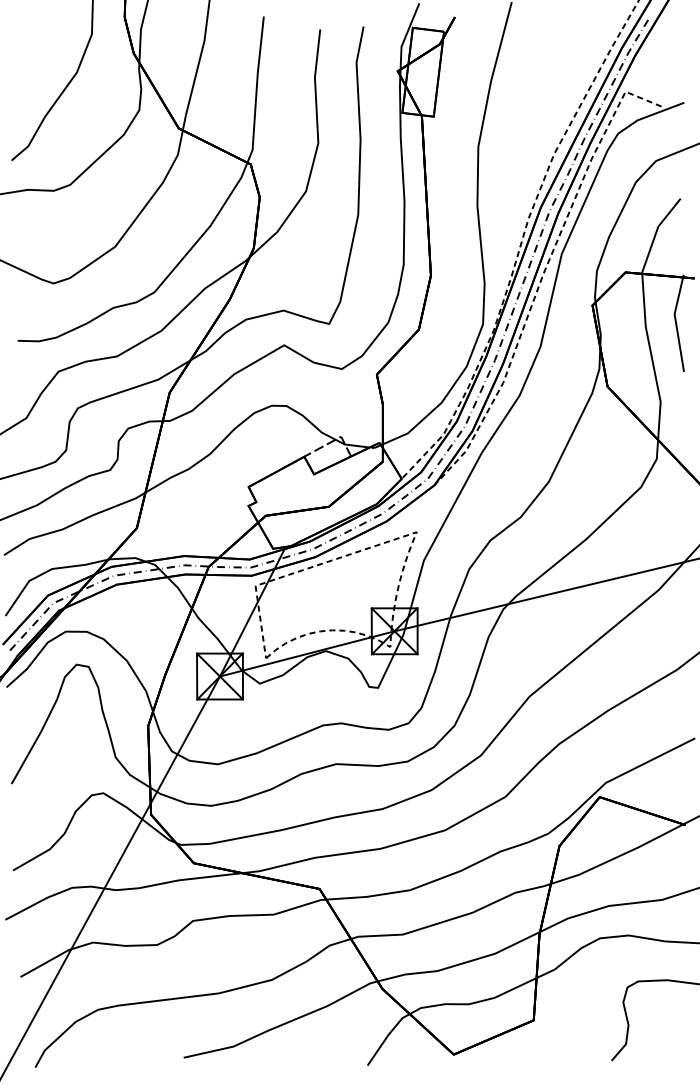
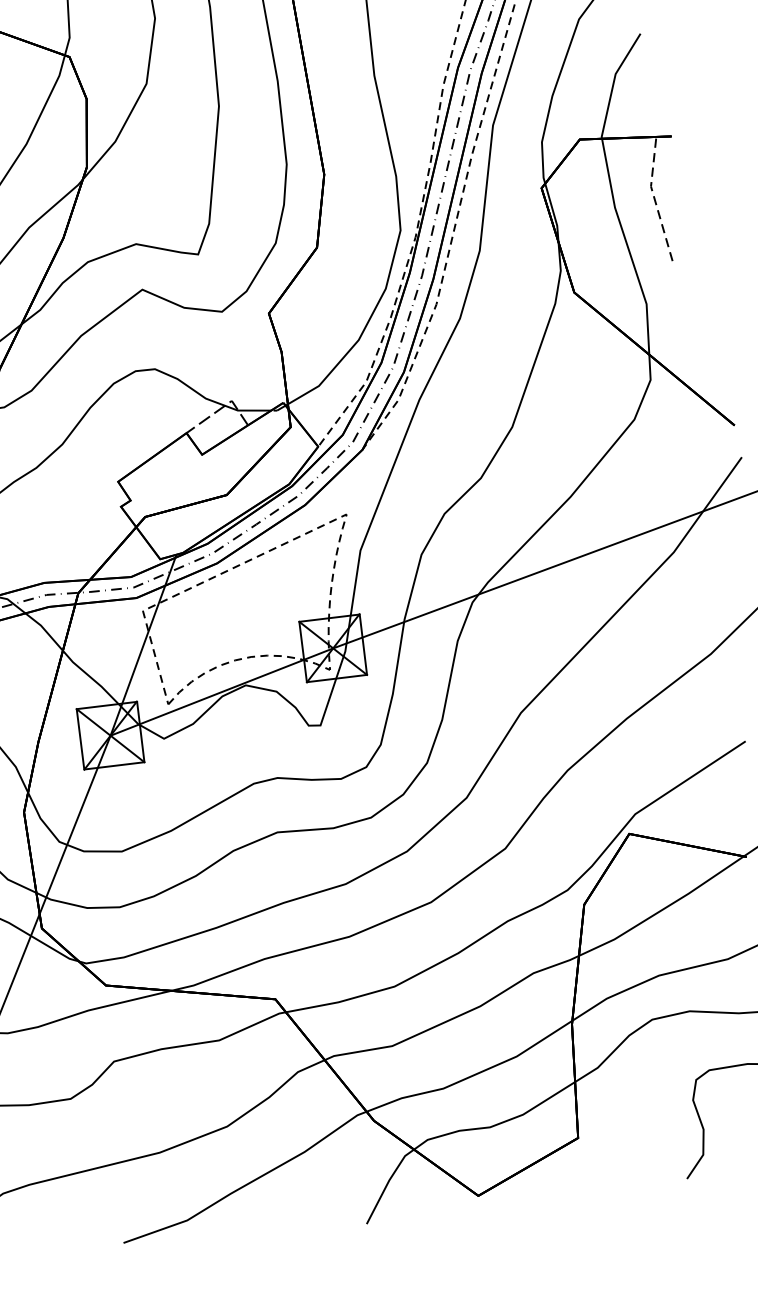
line: (675, 321) -> (653, 196), solid -> dashed

